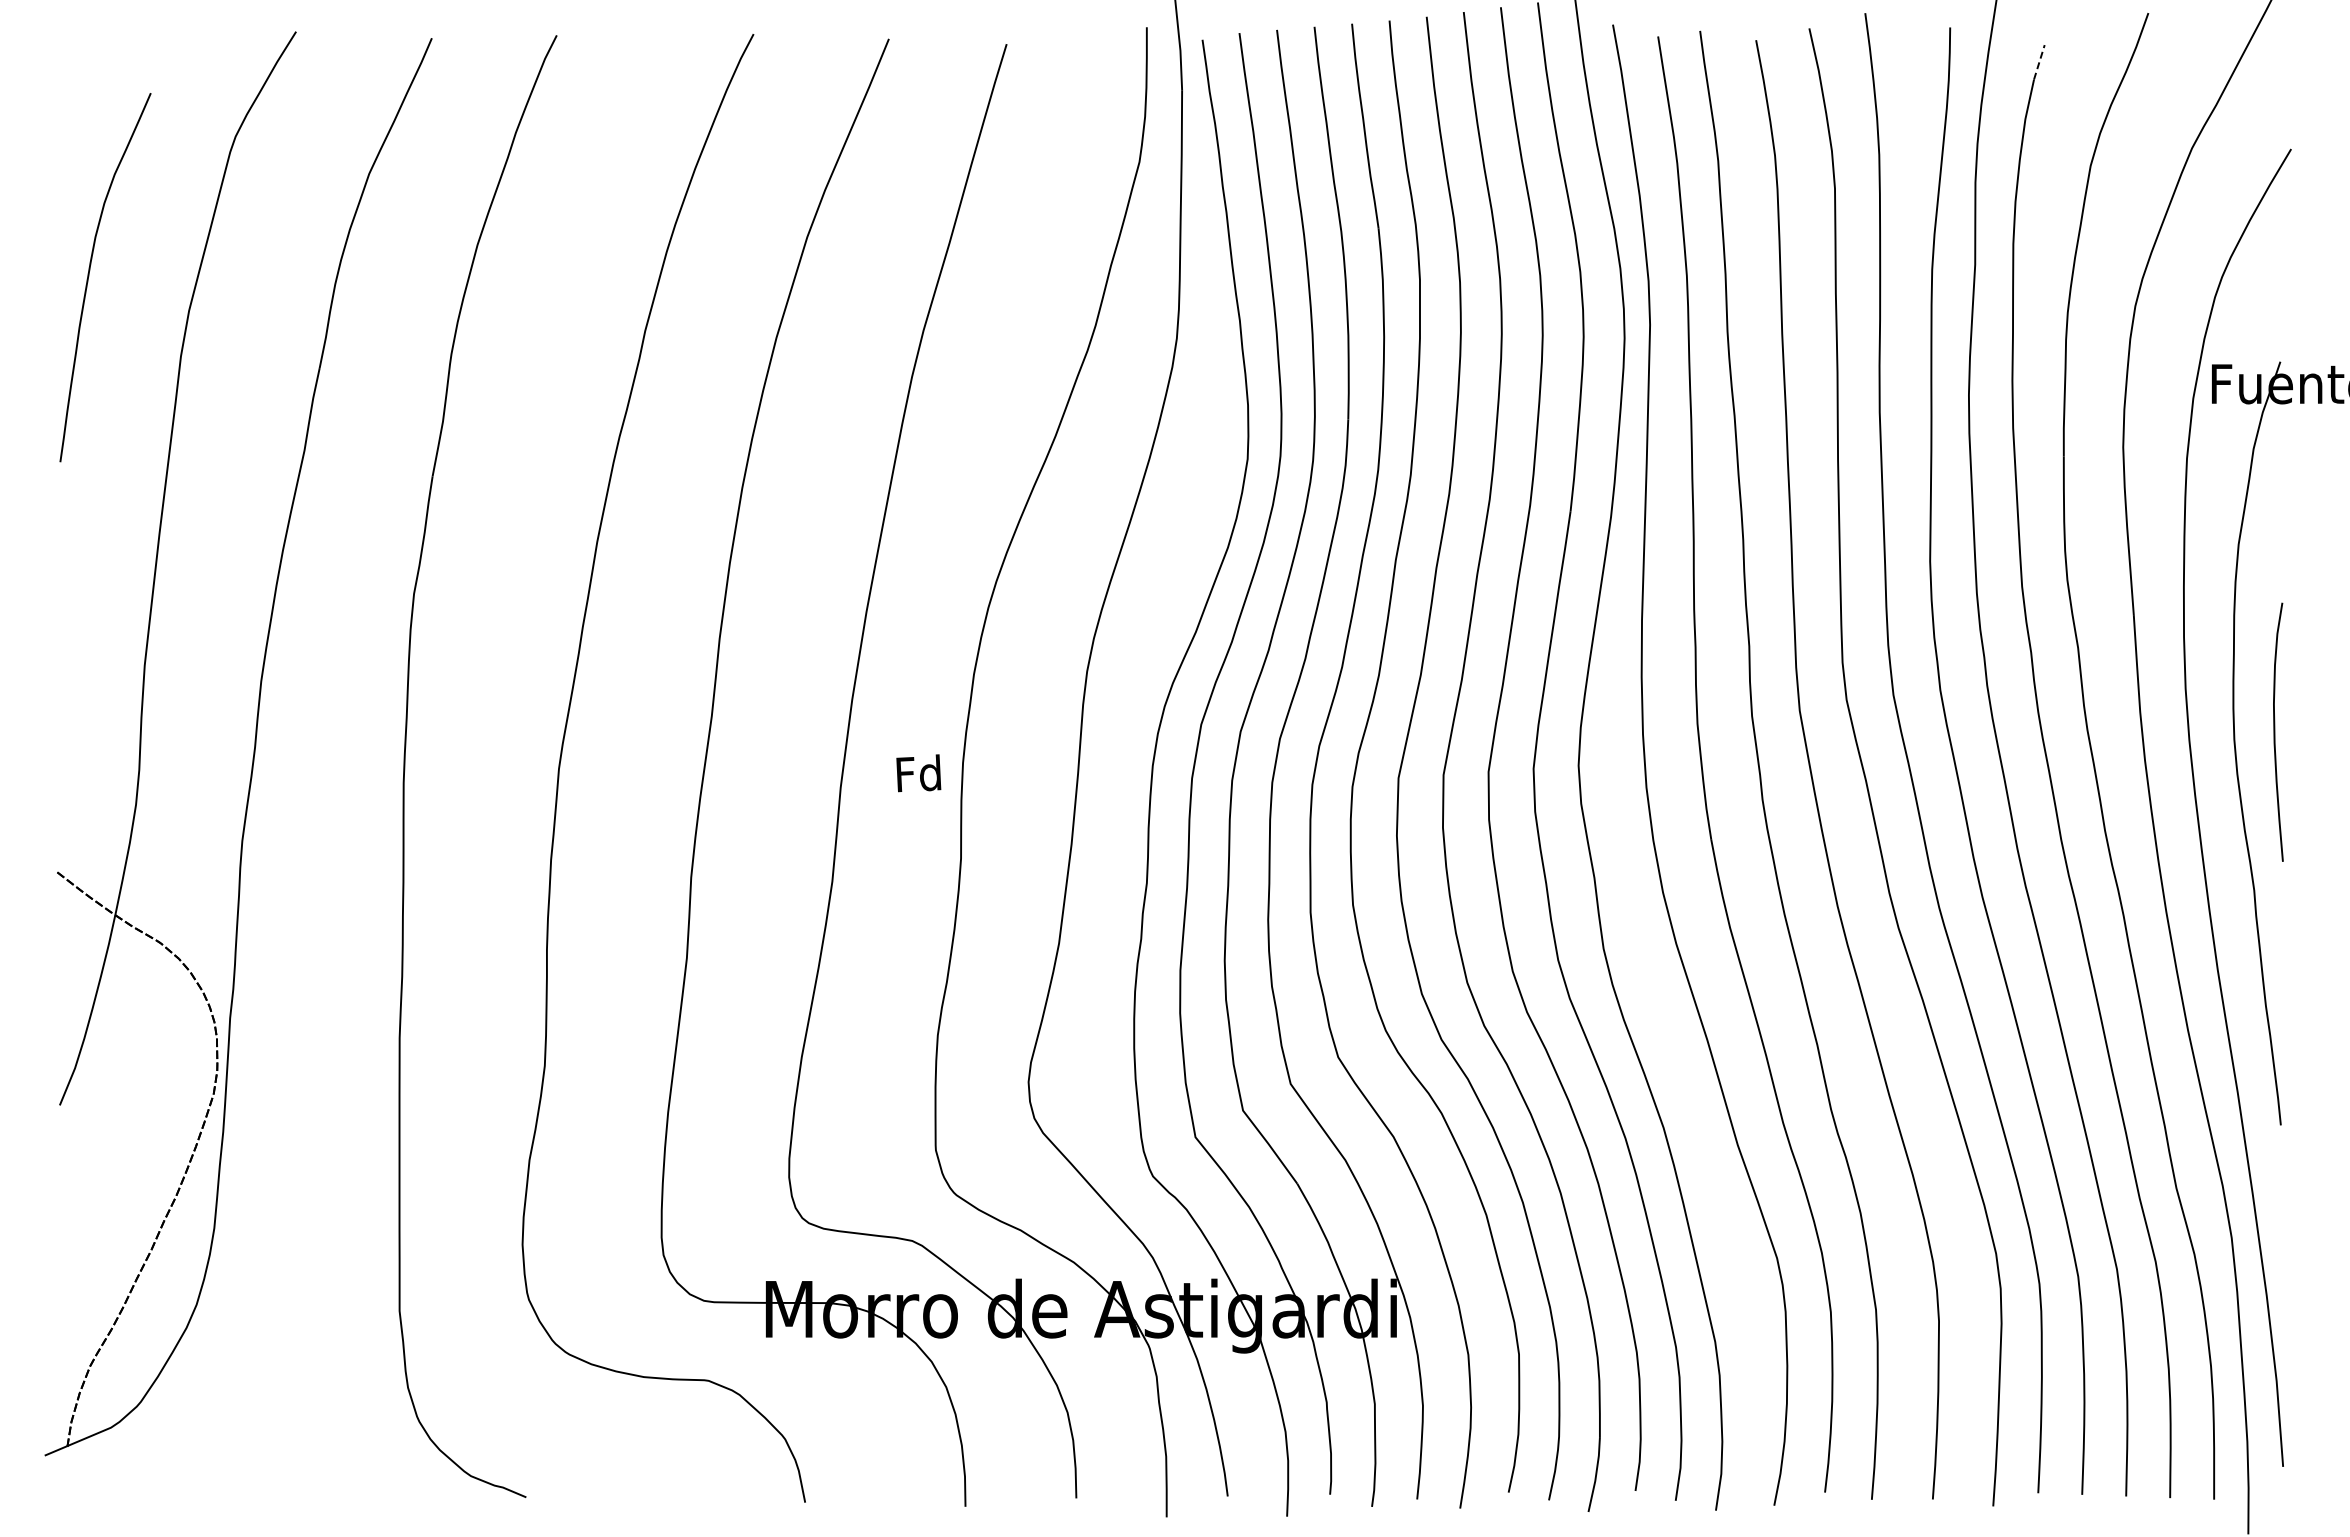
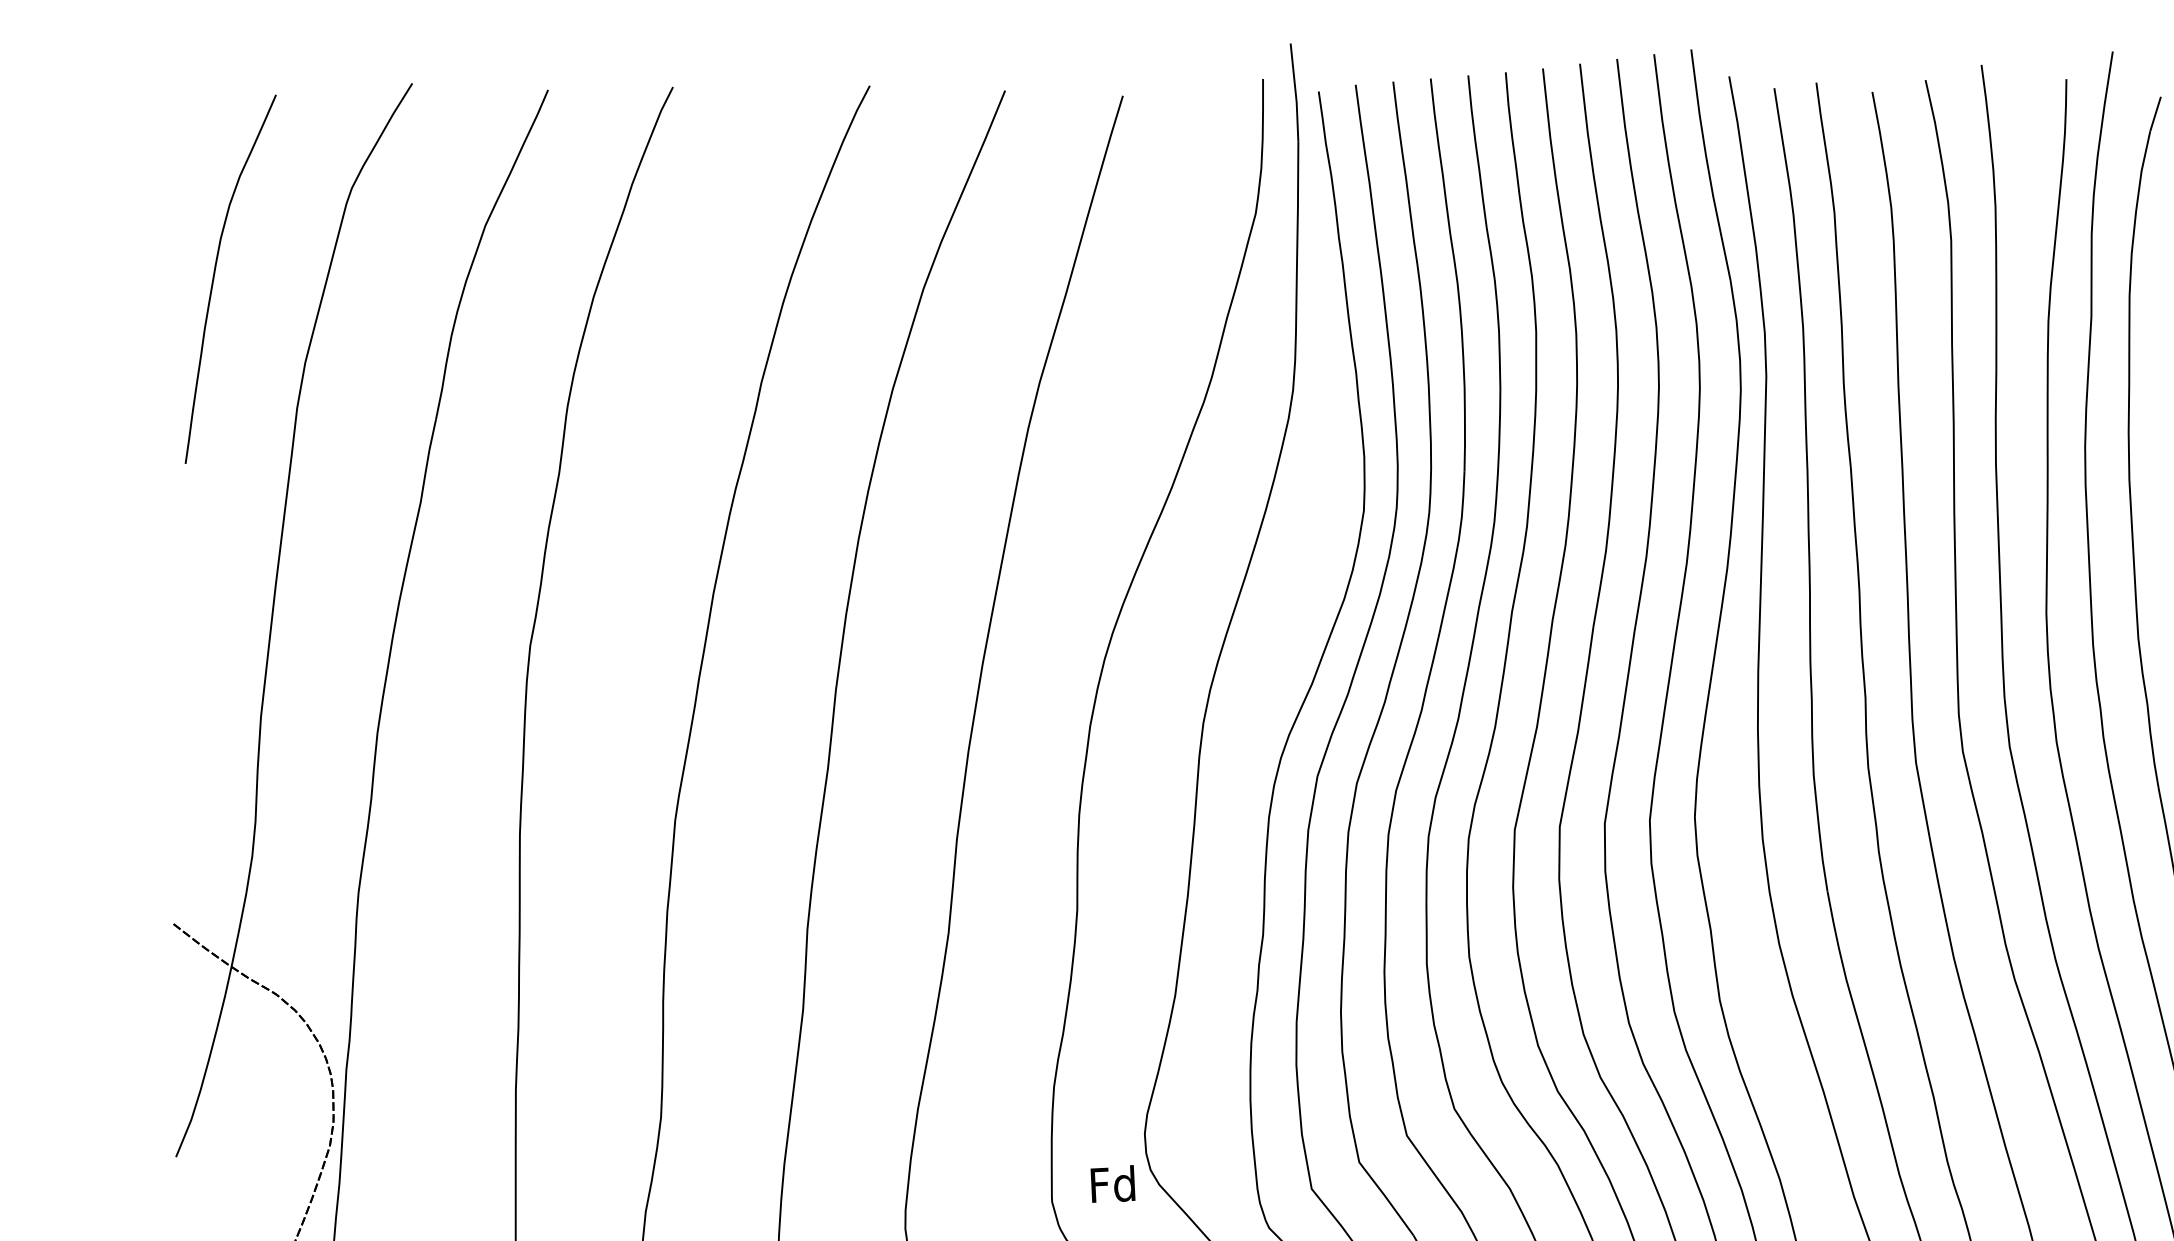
line: (2039, 61) -> (2155, 113), dashed -> solid
curve: (89, 276) -> (214, 278), moved
text: (918, 773) -> (1112, 1184), moved

